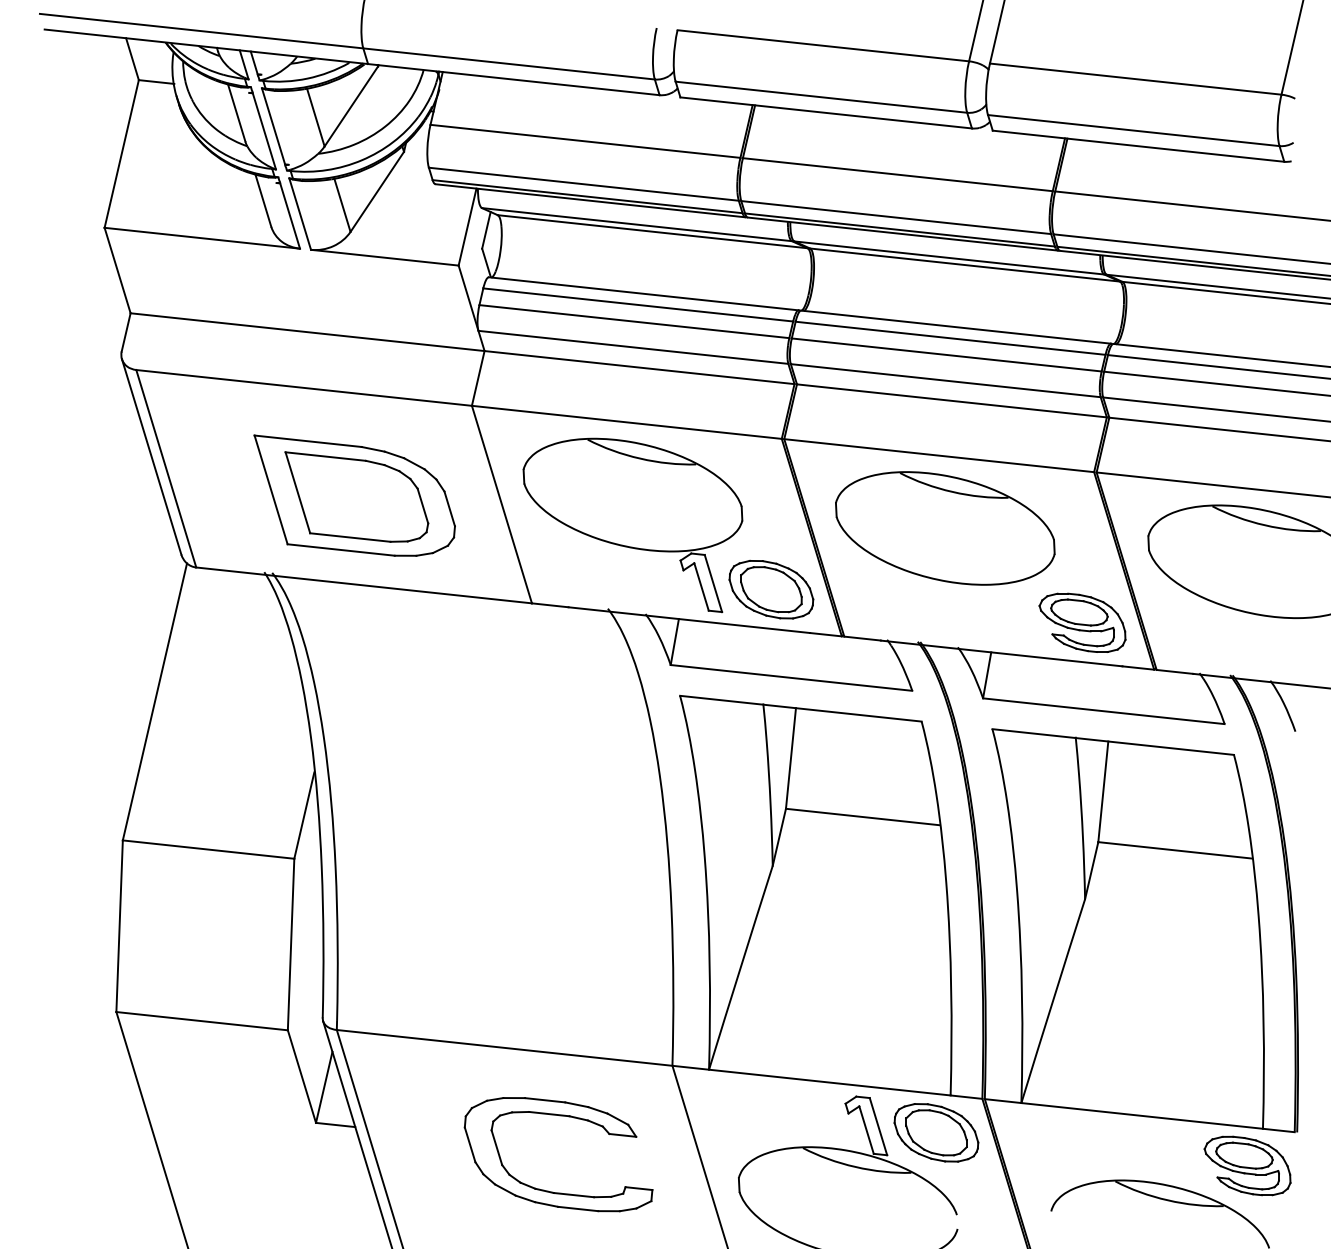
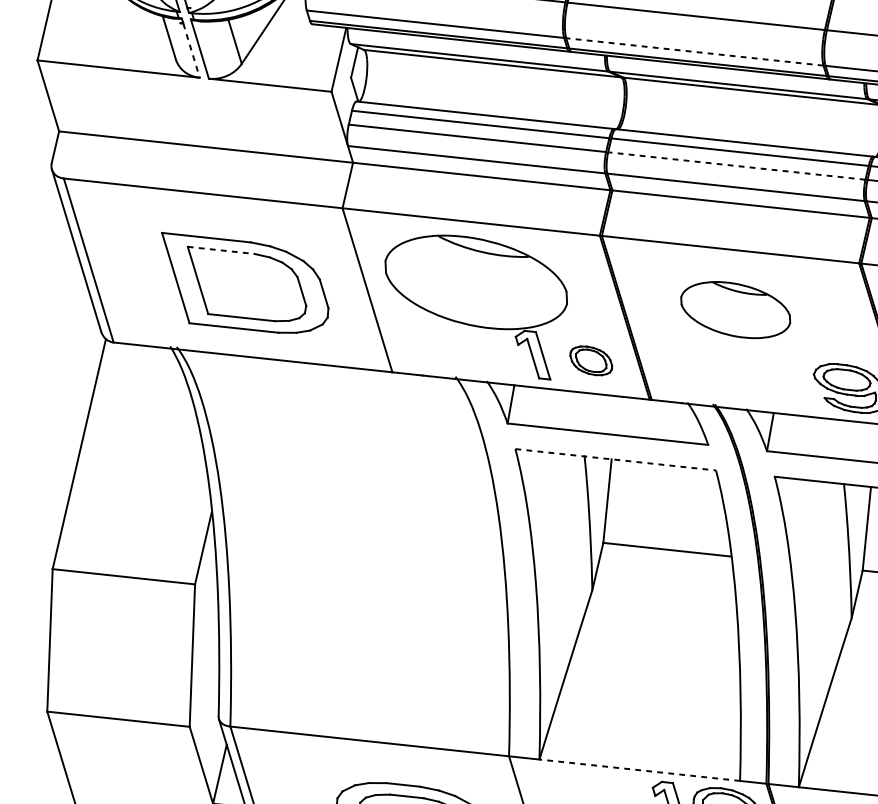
line: (290, 216) -> (191, 51), solid -> dashed
line: (896, 217) -> (695, 51), solid -> dashed
line: (946, 354) -> (736, 165), solid -> dashed
line: (326, 456) -> (221, 250), solid -> dashed
part: (945, 528) -> (735, 310), size x0.6
part: (771, 589) -> (591, 360), size x0.6
line: (801, 708) -> (616, 459), solid -> dashed
line: (829, 1082) -> (639, 770), solid -> dashed

